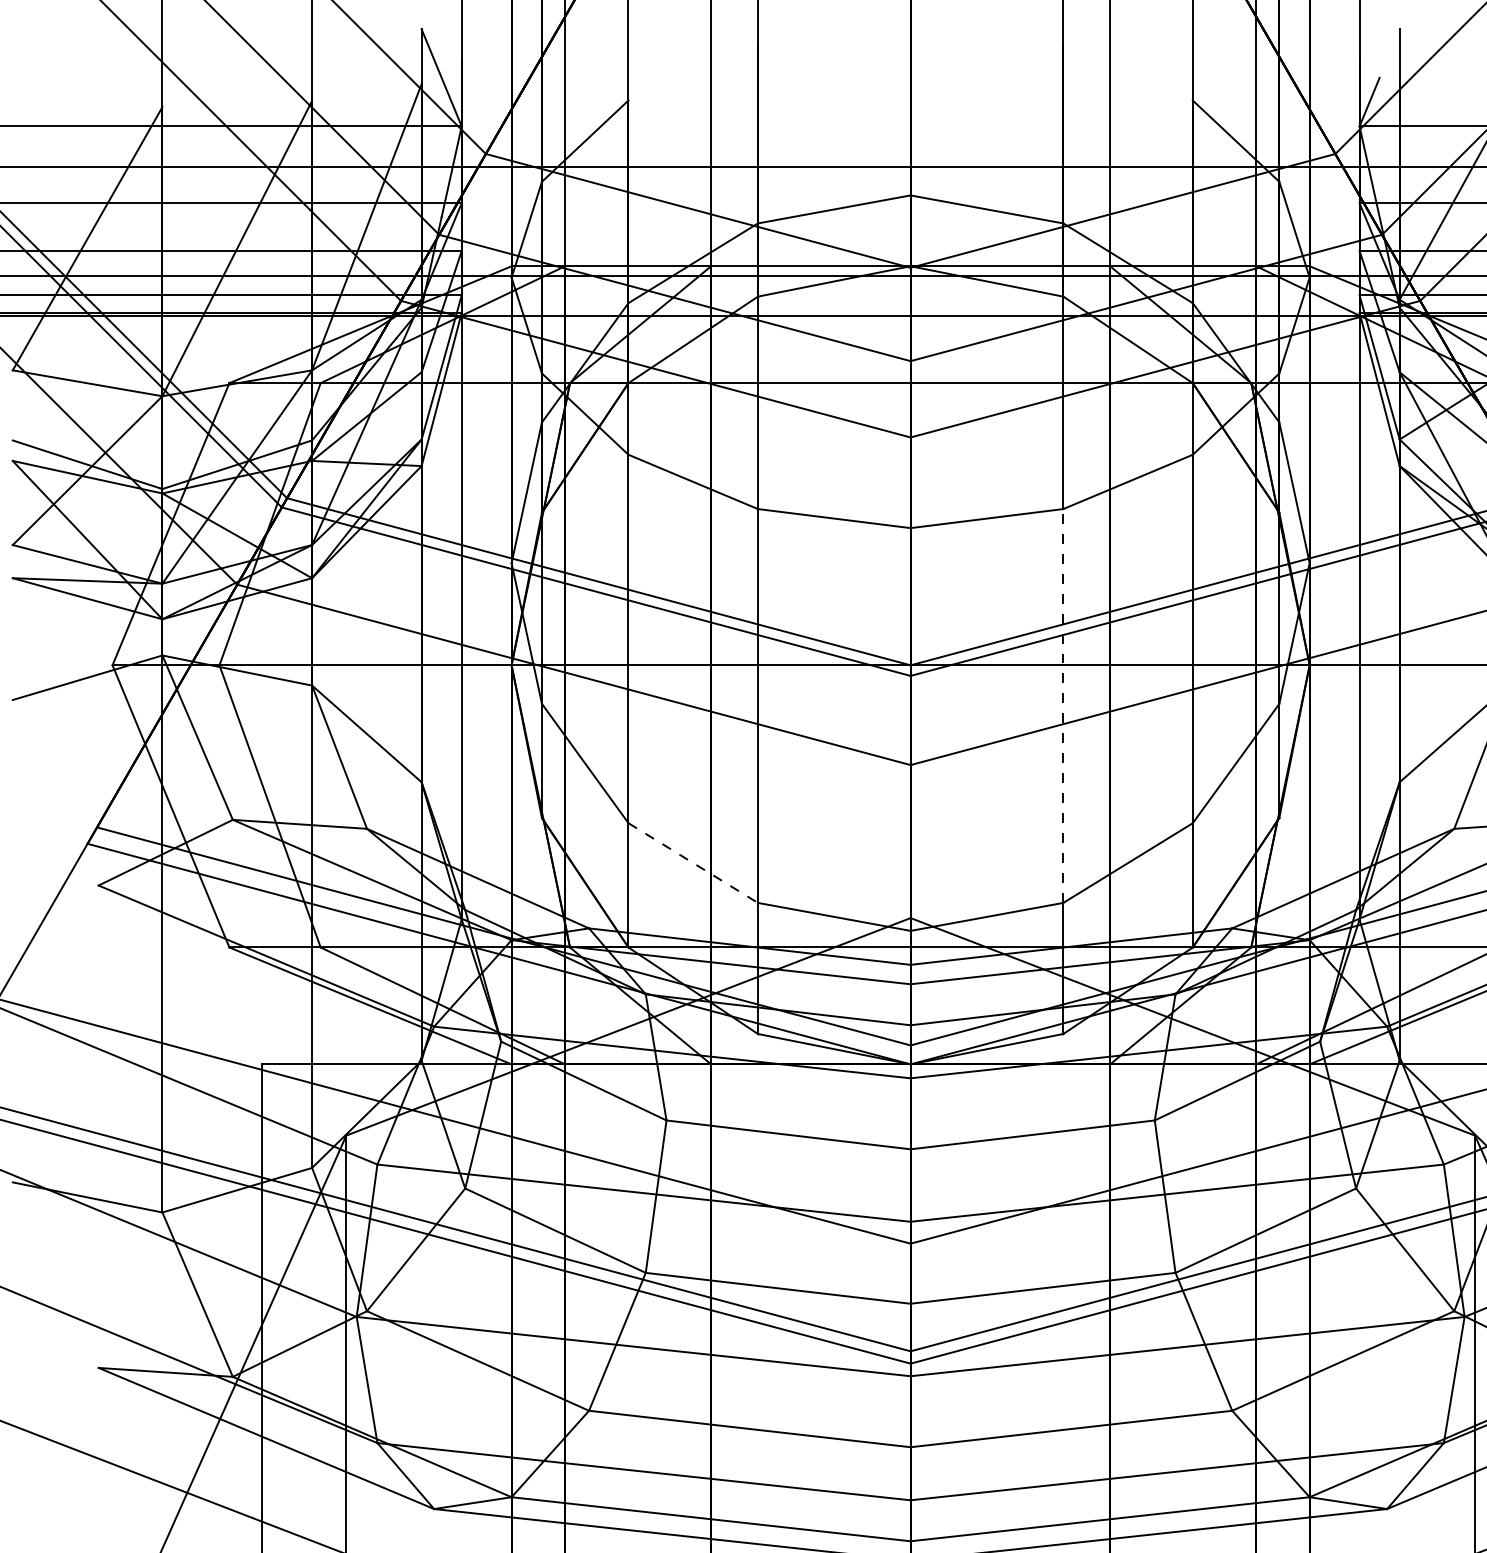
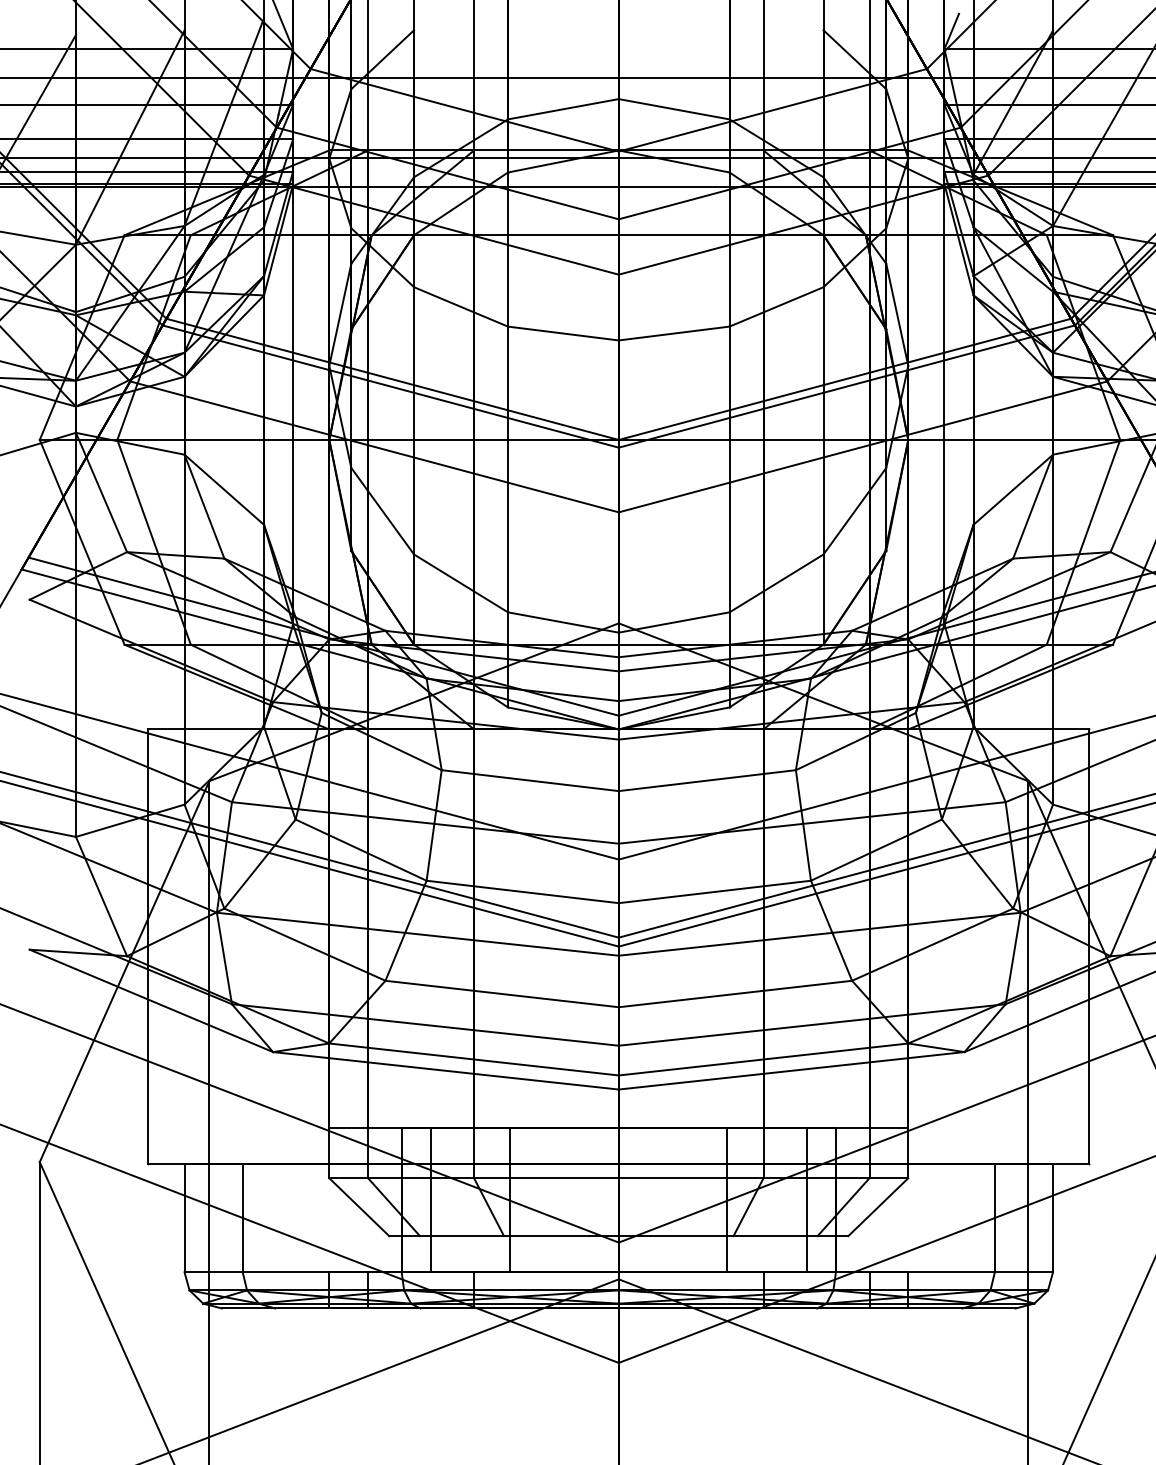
line: (1063, 706) -> (729, 469), dashed -> solid
line: (693, 863) -> (461, 583), dashed -> solid

